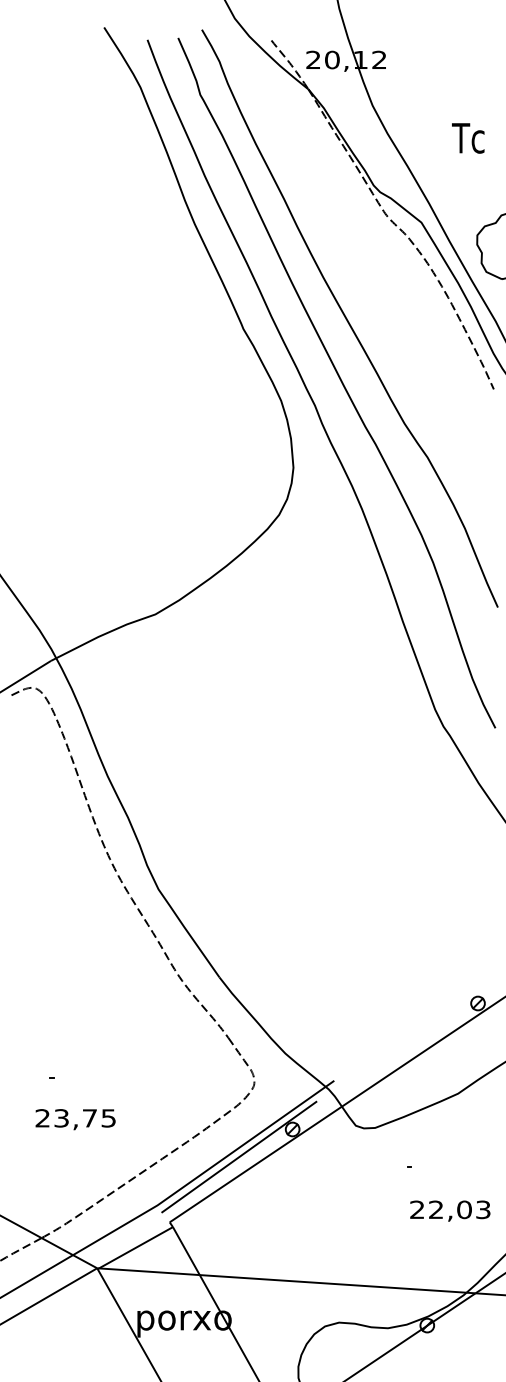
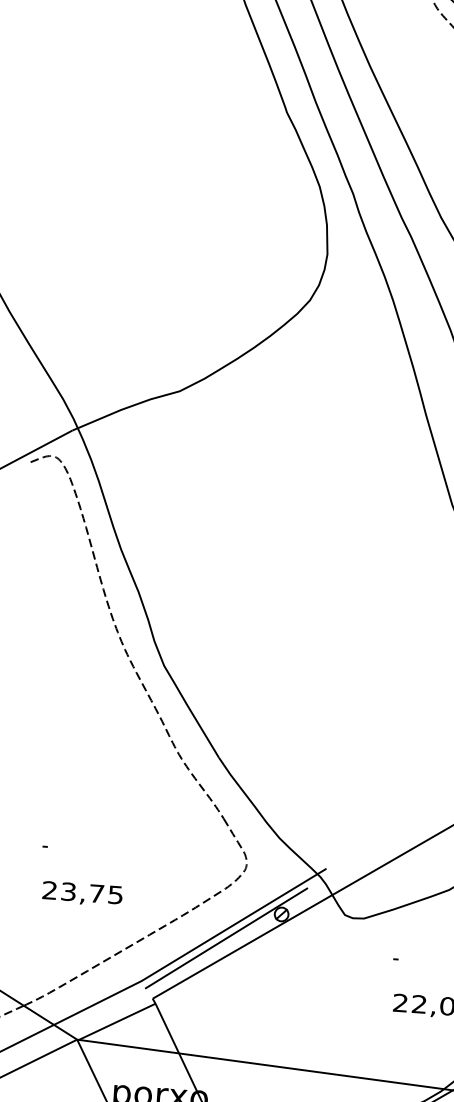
text: (75, 1119) -> (82, 893), moved

